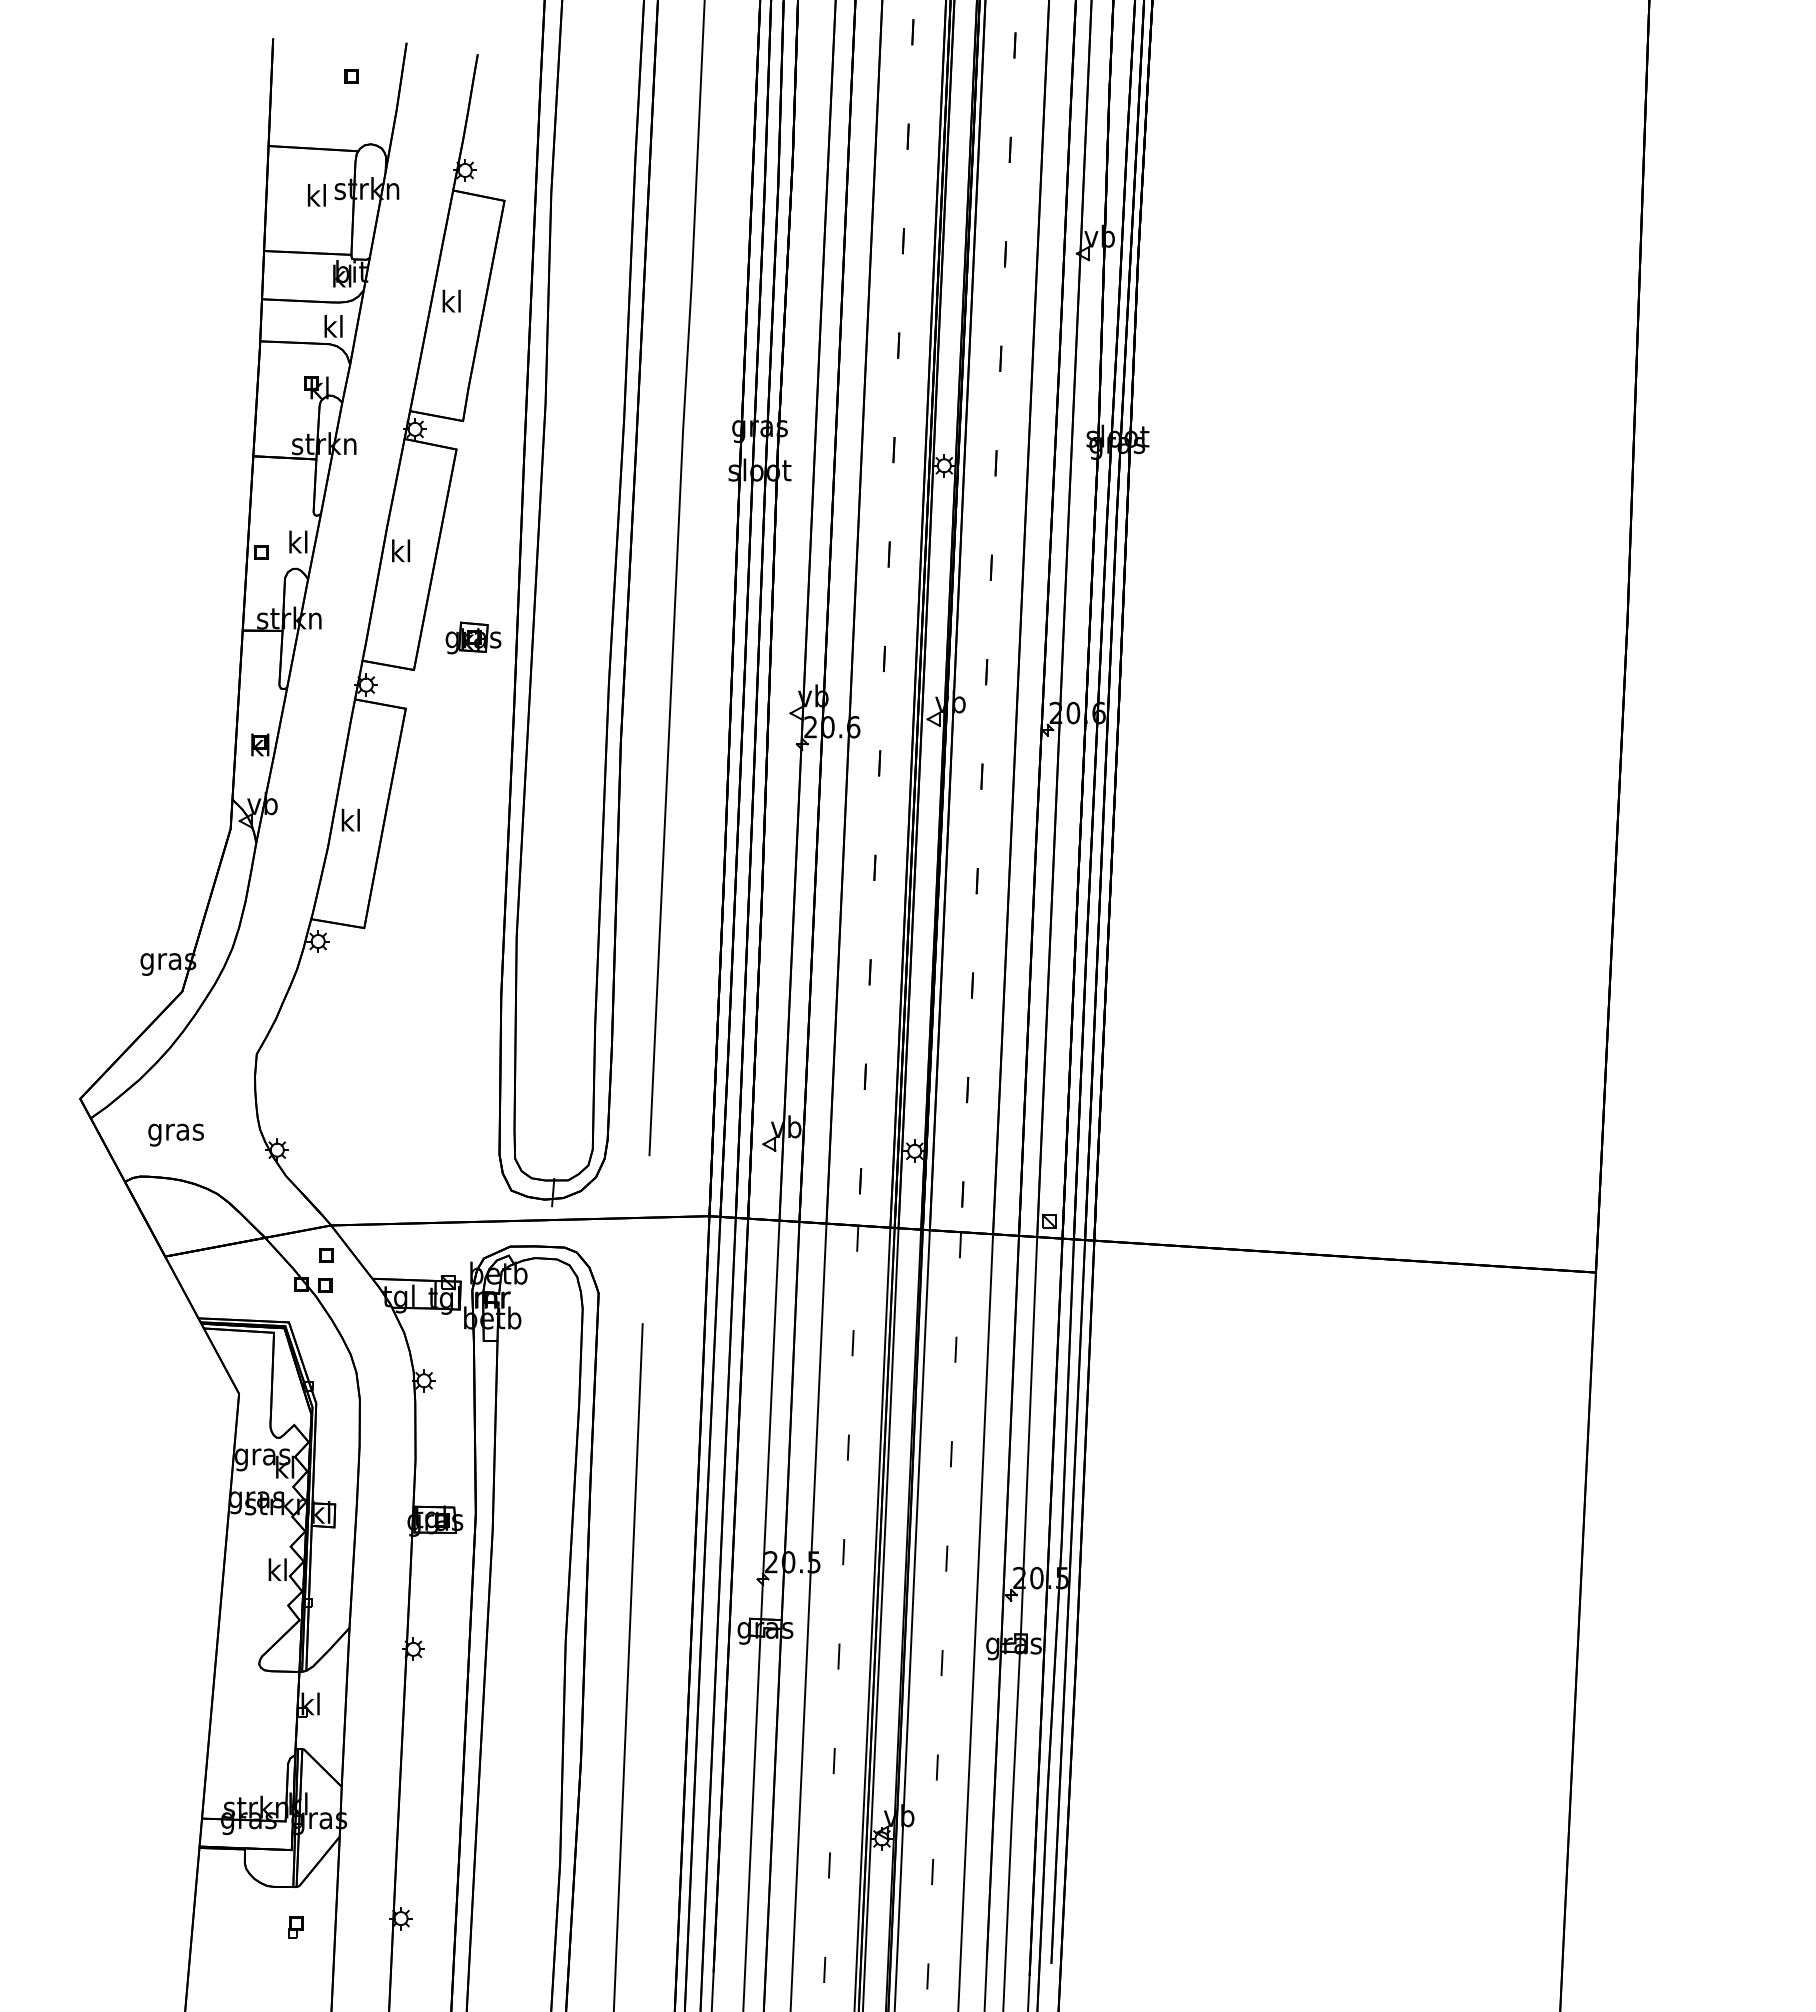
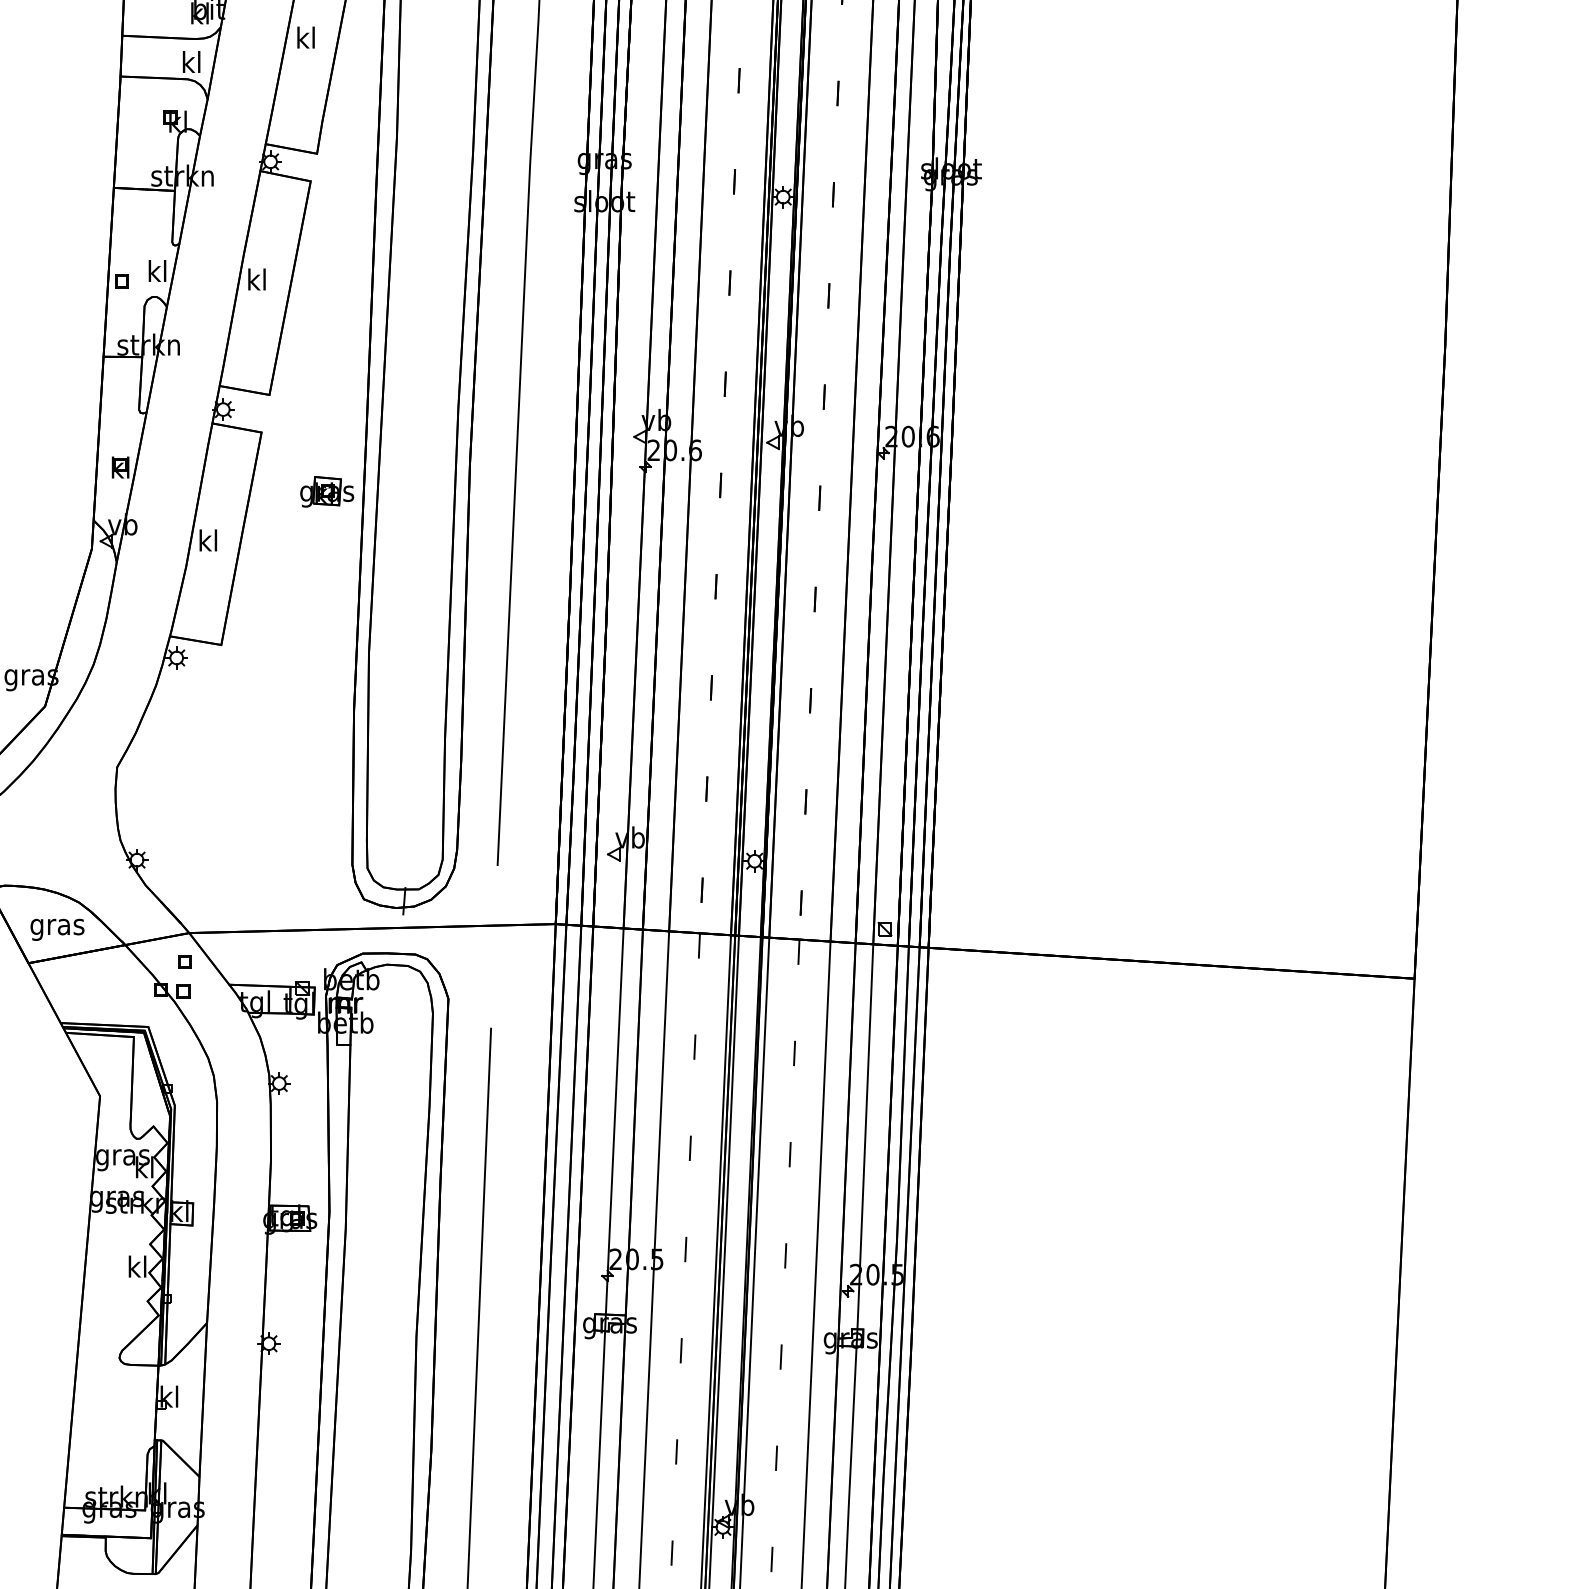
part: (473, 637) -> (327, 491), moved
text: (175, 1134) -> (56, 929), moved

